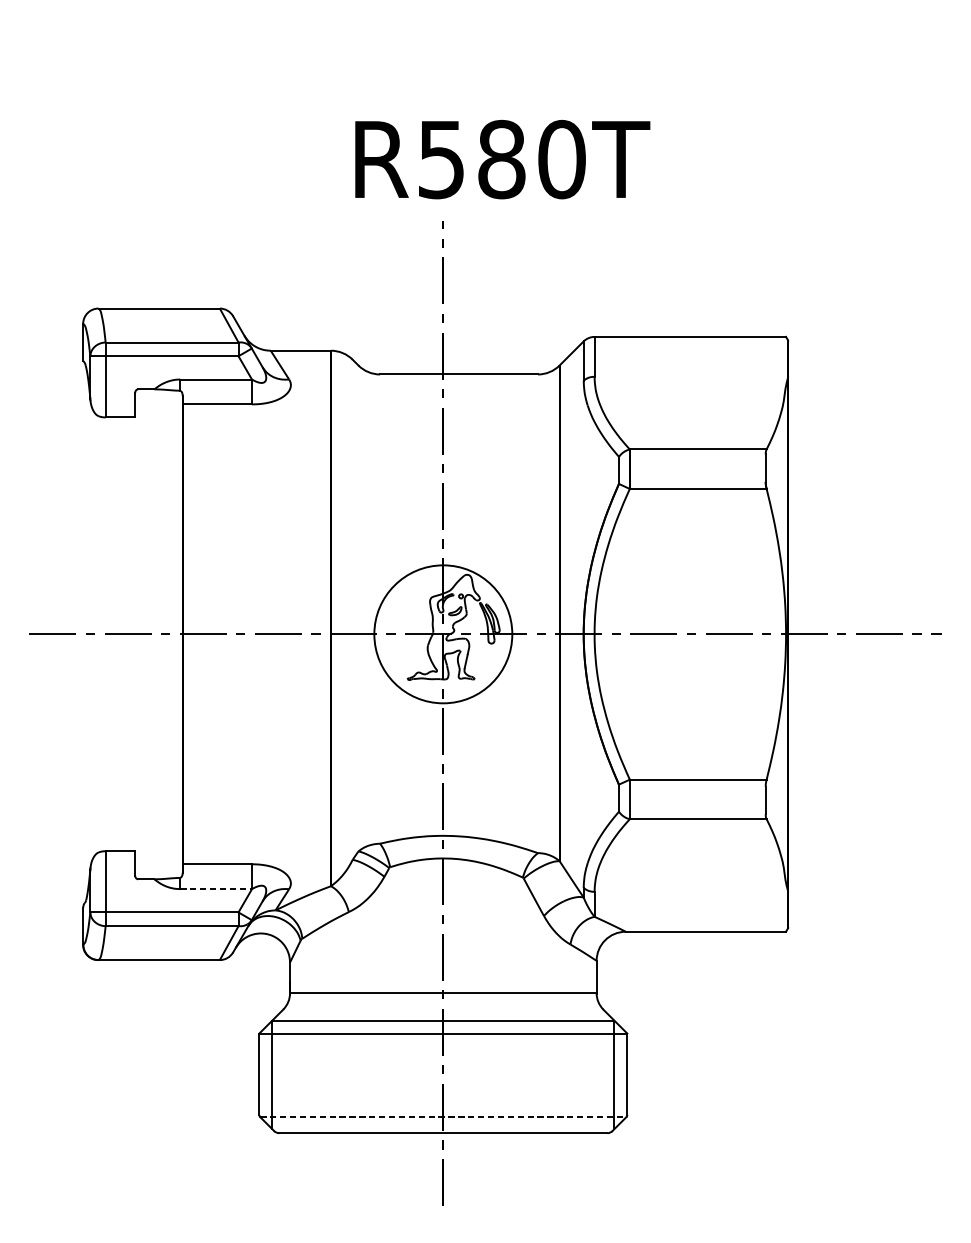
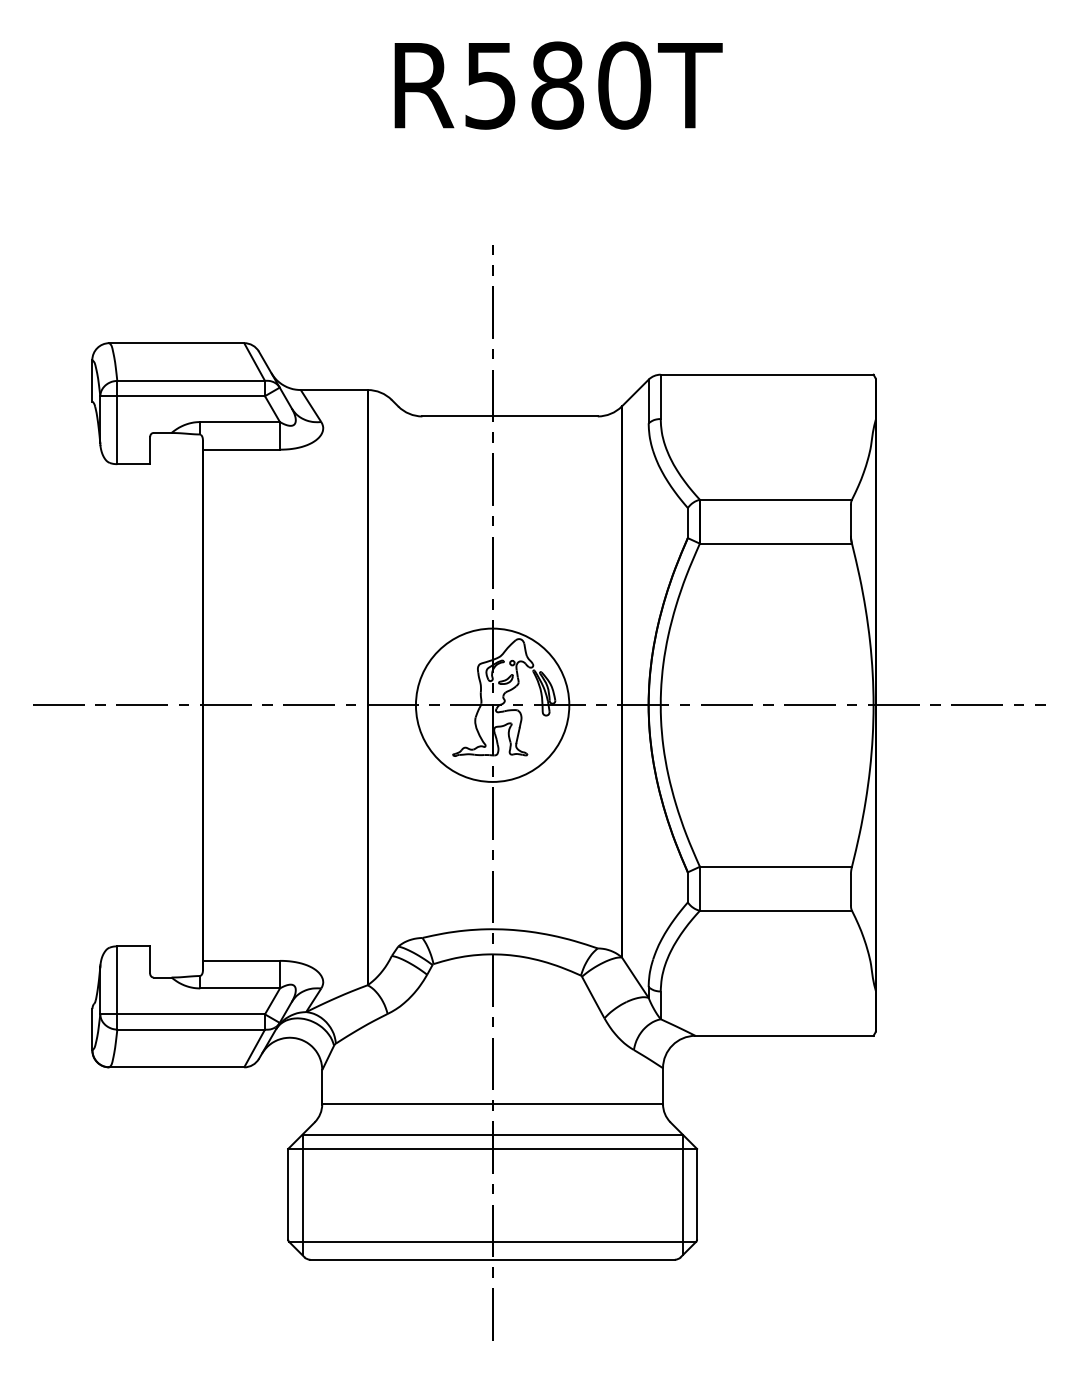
text: (502, 159) -> (558, 85), moved
line: (216, 889) -> (240, 988), dashed -> solid
line: (444, 1116) -> (493, 1241), dashed -> solid

